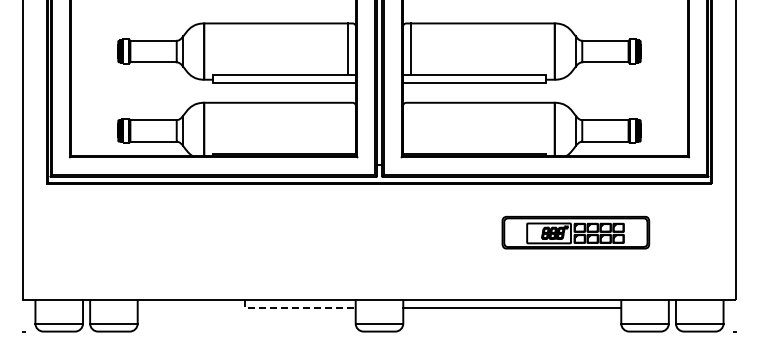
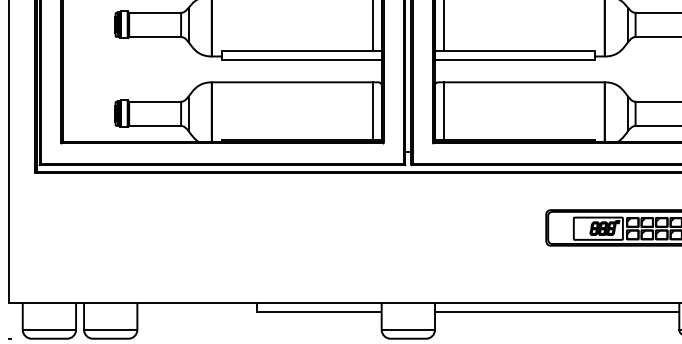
line: (347, 127) -> (372, 110), added
line: (411, 127) -> (444, 110), added
line: (295, 307) -> (314, 311), dashed -> solid

